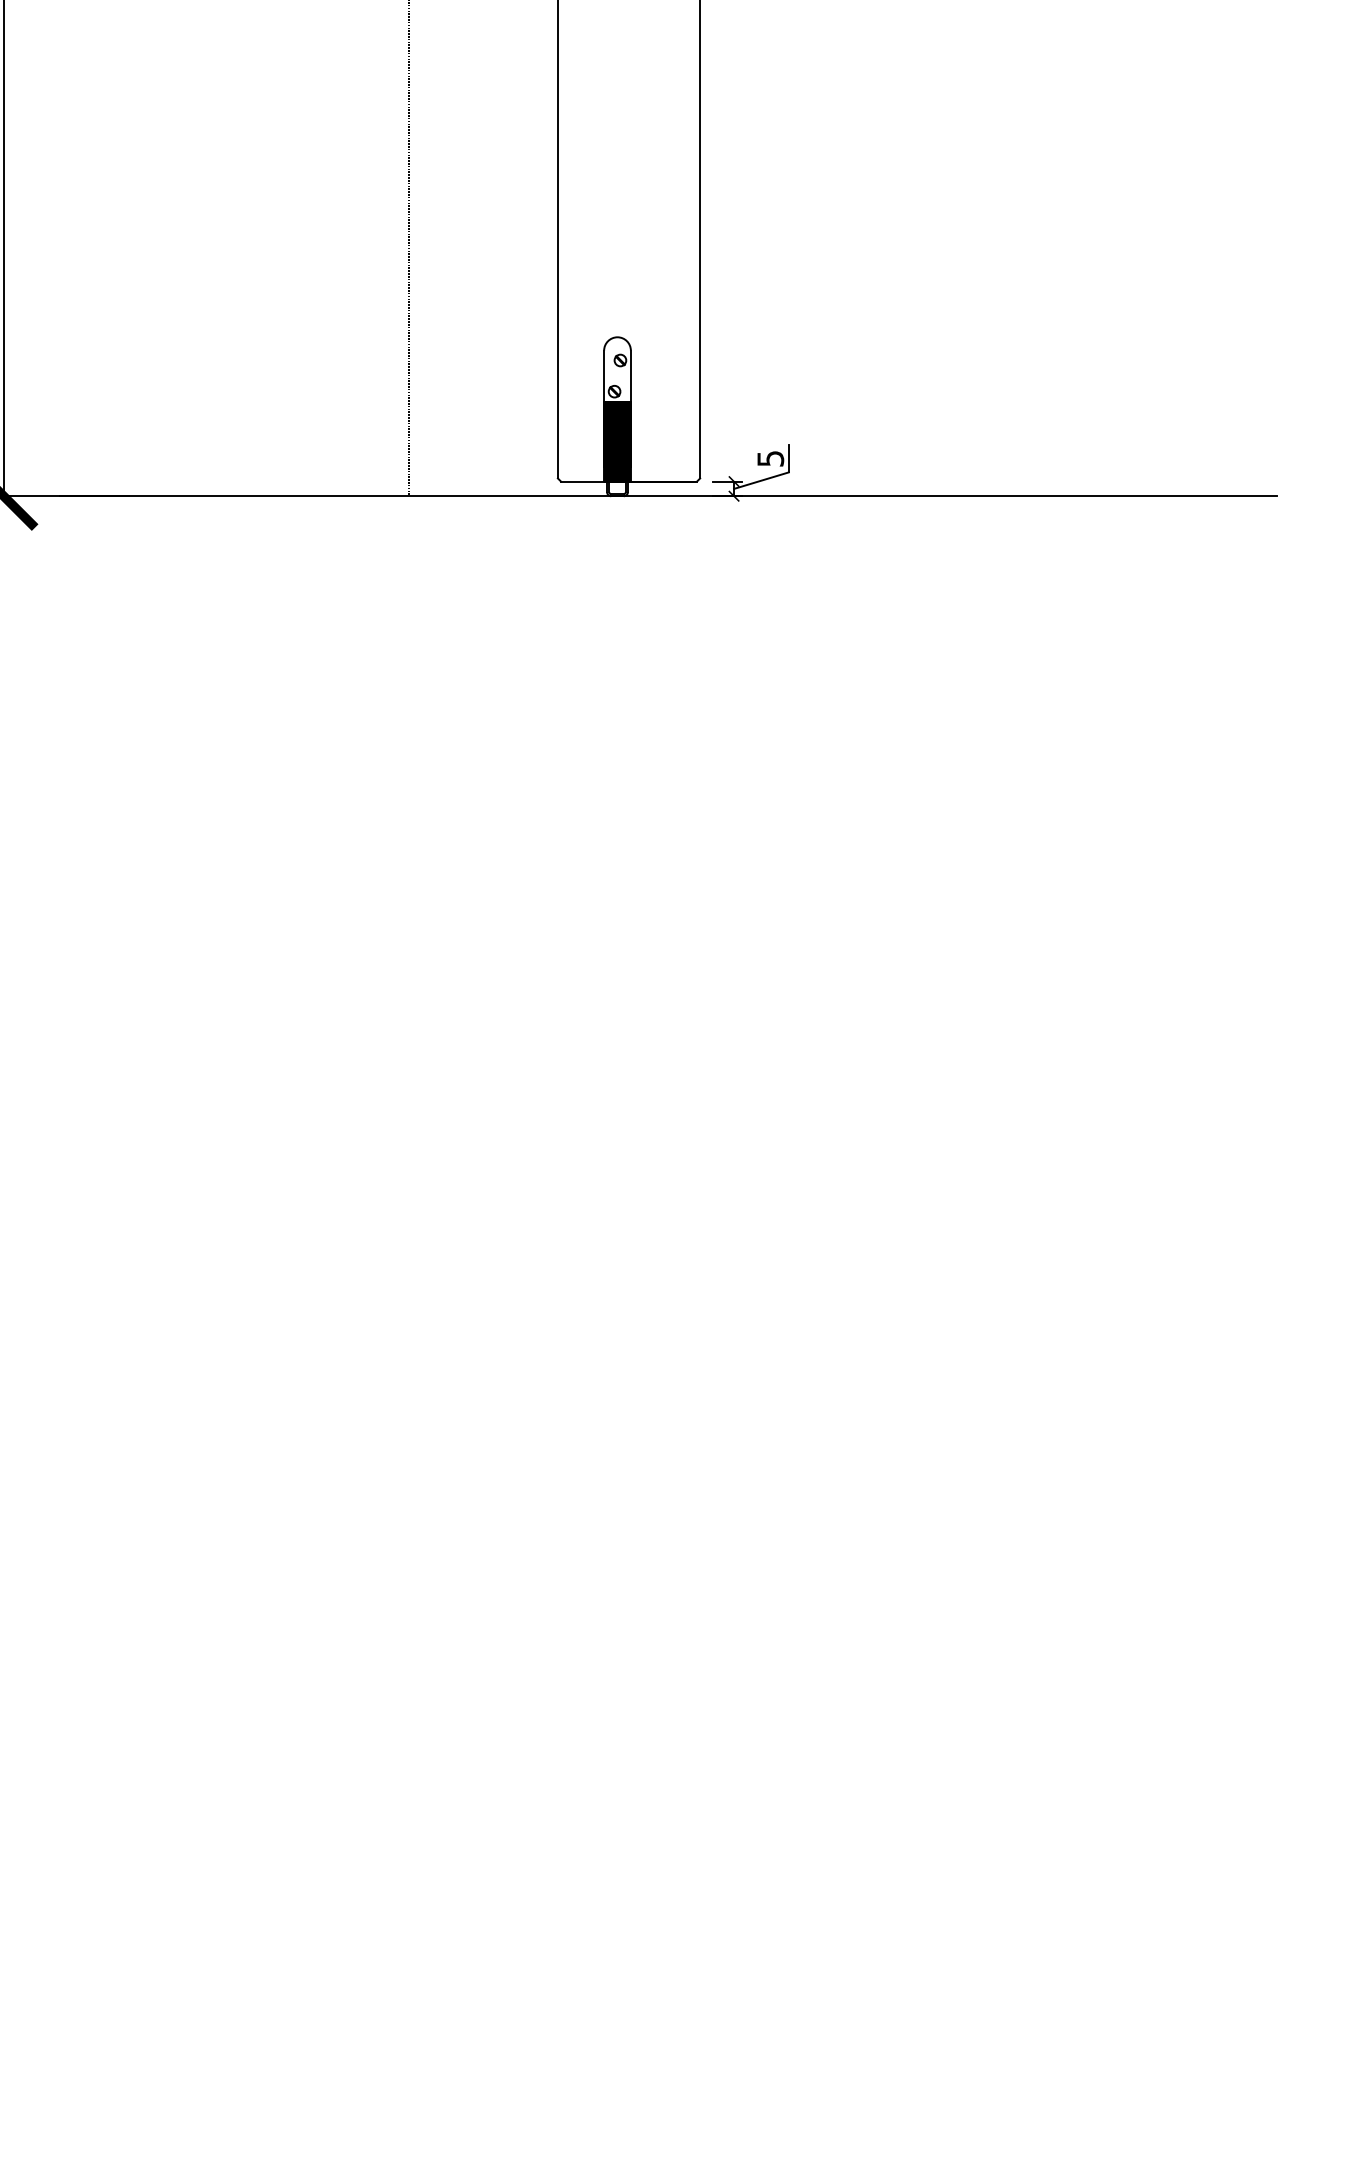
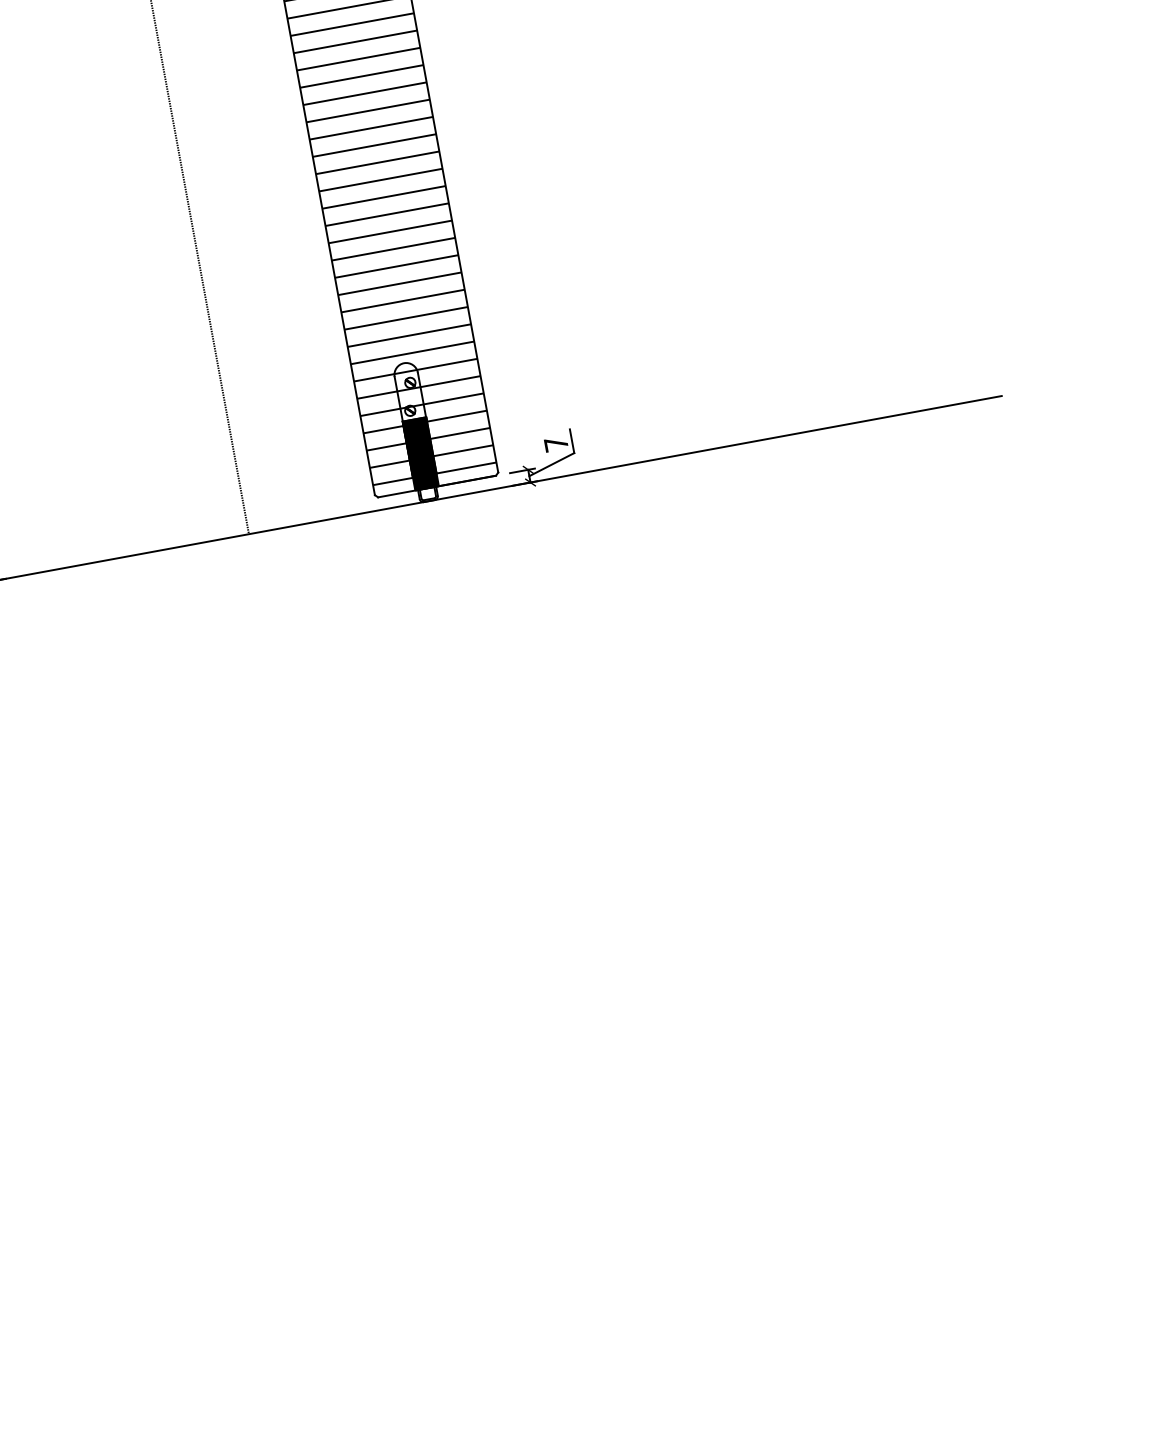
hatch: (628, 237) -> (397, 274), added
text: (770, 458) -> (556, 443), 5 -> 7

